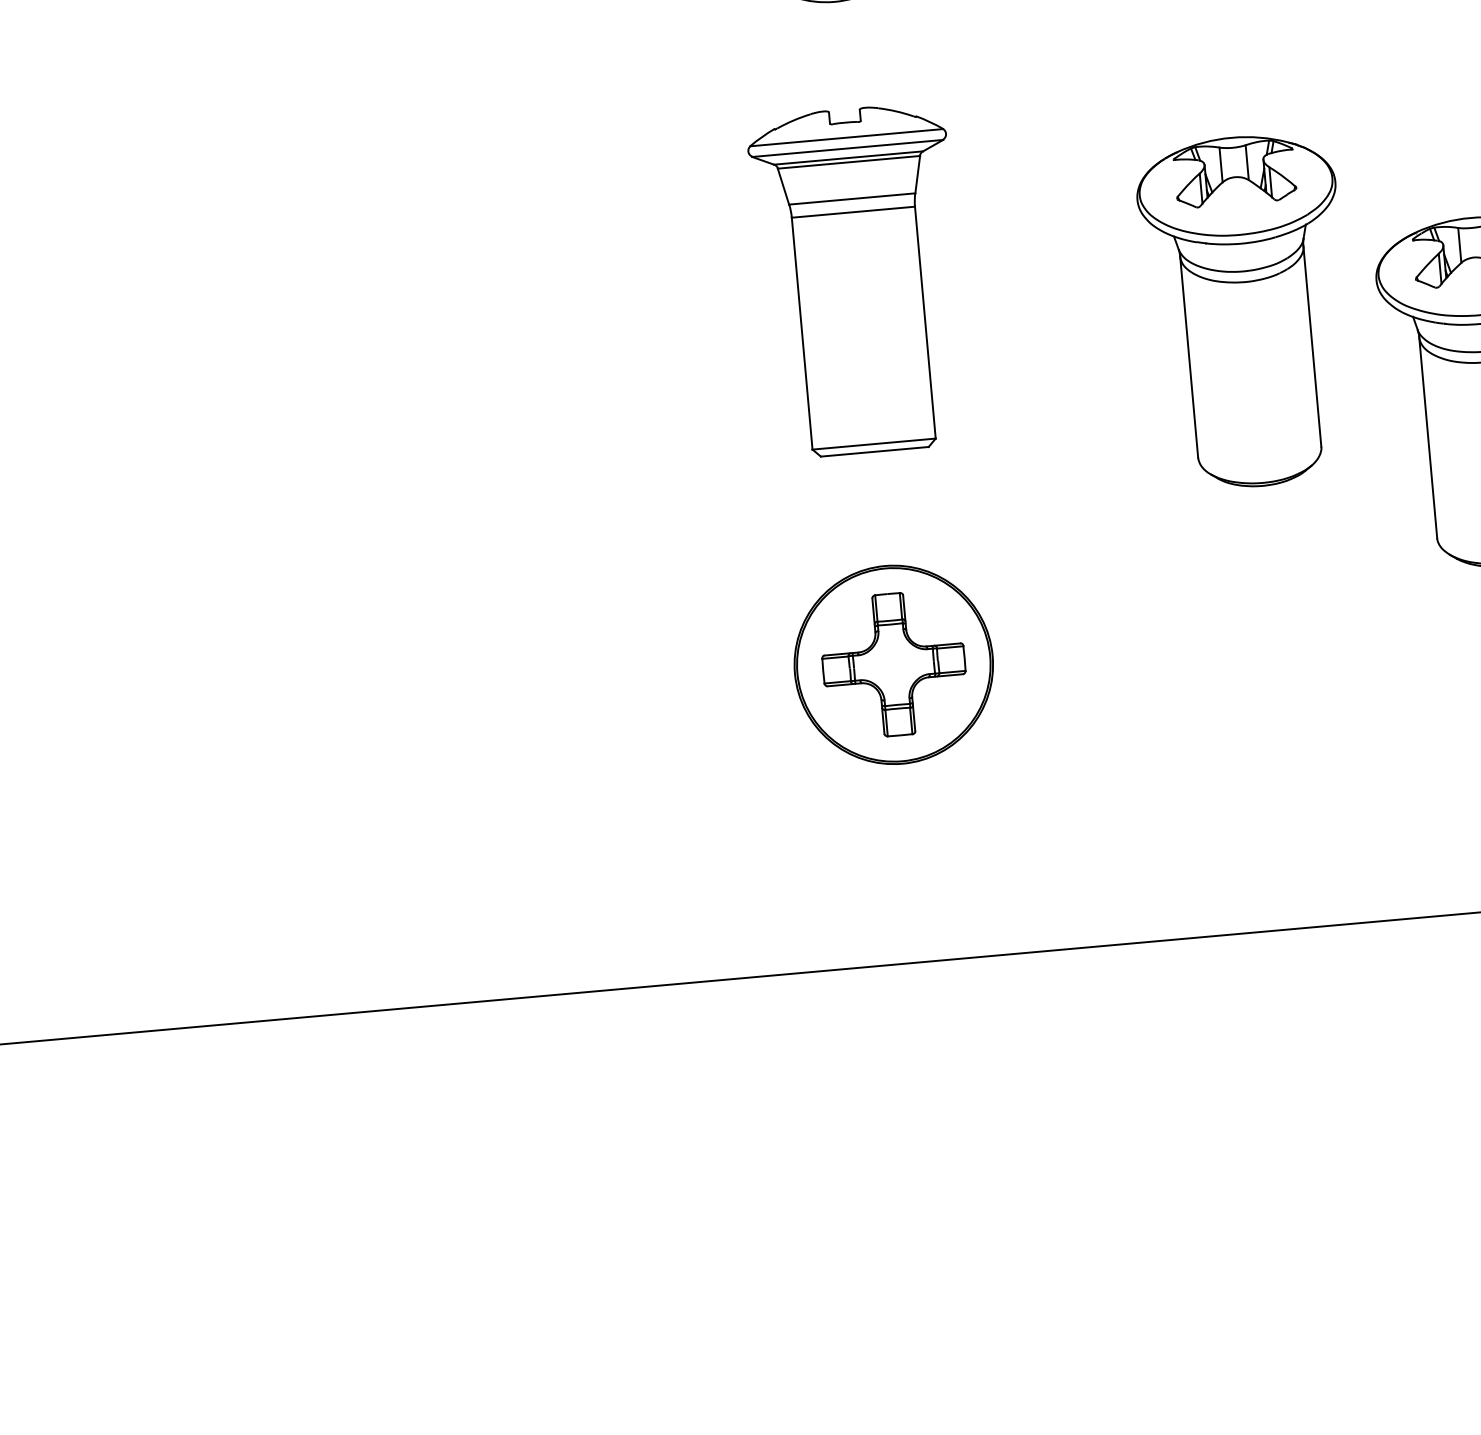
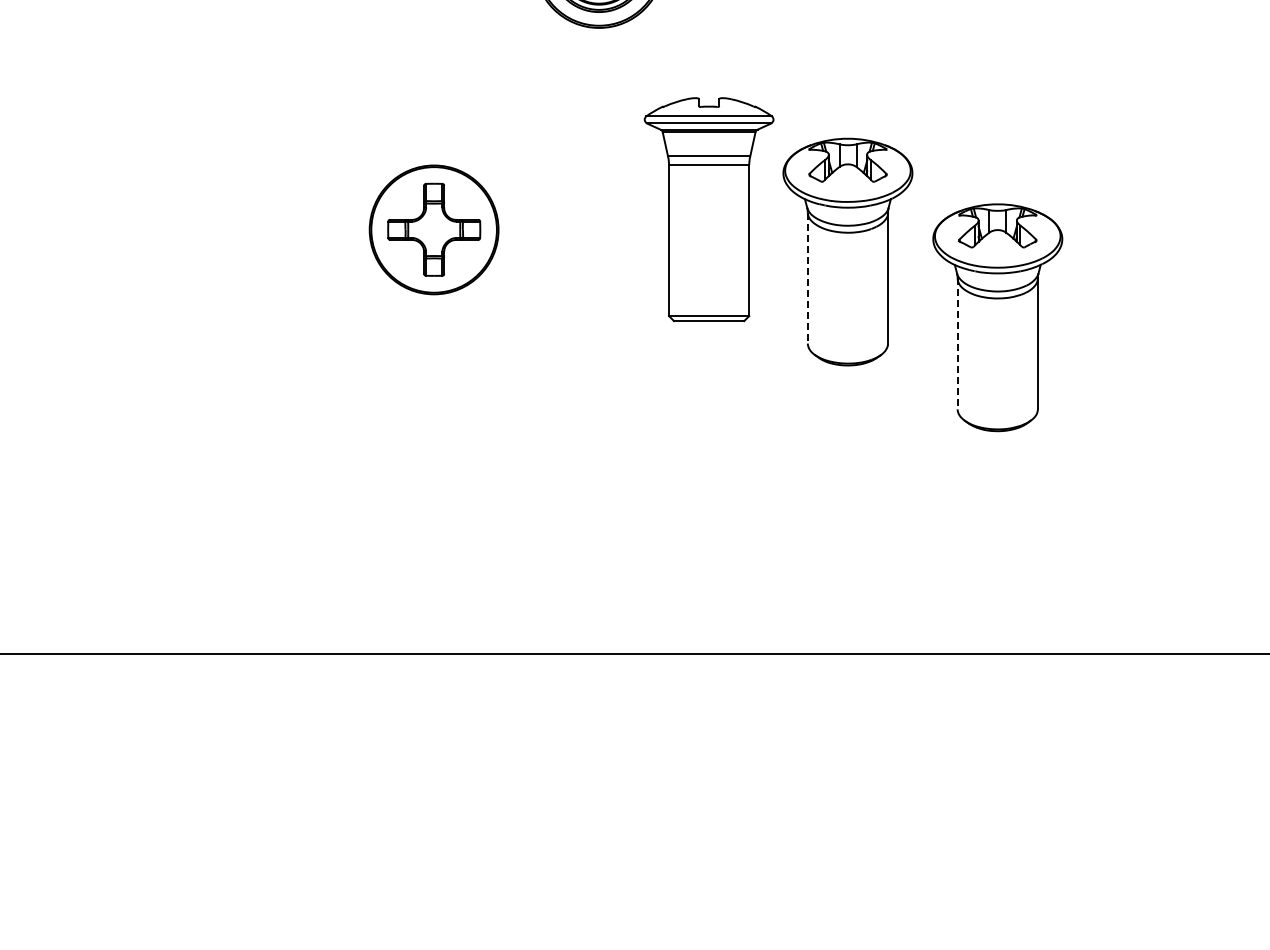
part: (858, 280) -> (708, 209), moved
line: (1188, 357) -> (807, 278), solid -> dashed
line: (1427, 437) -> (957, 343), solid -> dashed
part: (892, 664) -> (433, 229), moved

